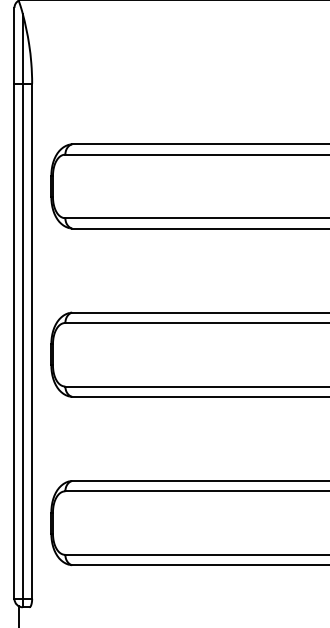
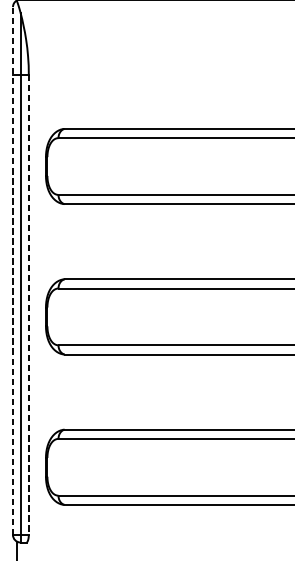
line: (14, 302) -> (13, 270), solid -> dashed
line: (32, 341) -> (29, 305), solid -> dashed

